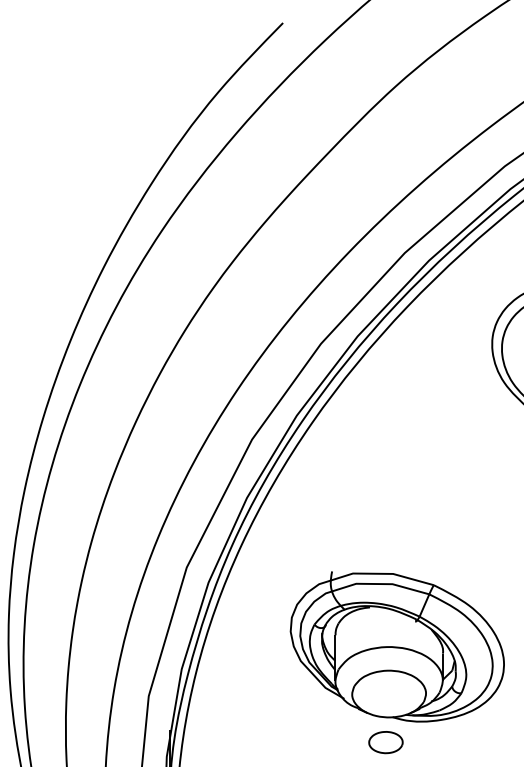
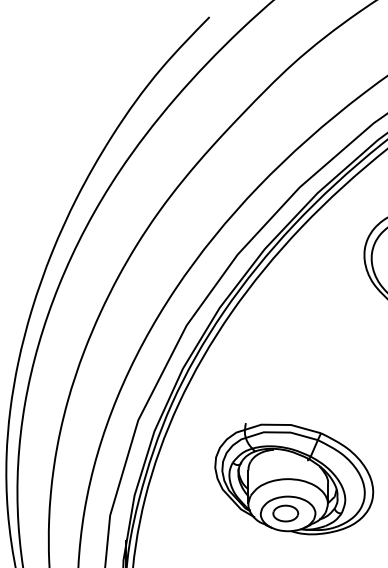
part: (385, 742) -> (285, 513), moved

